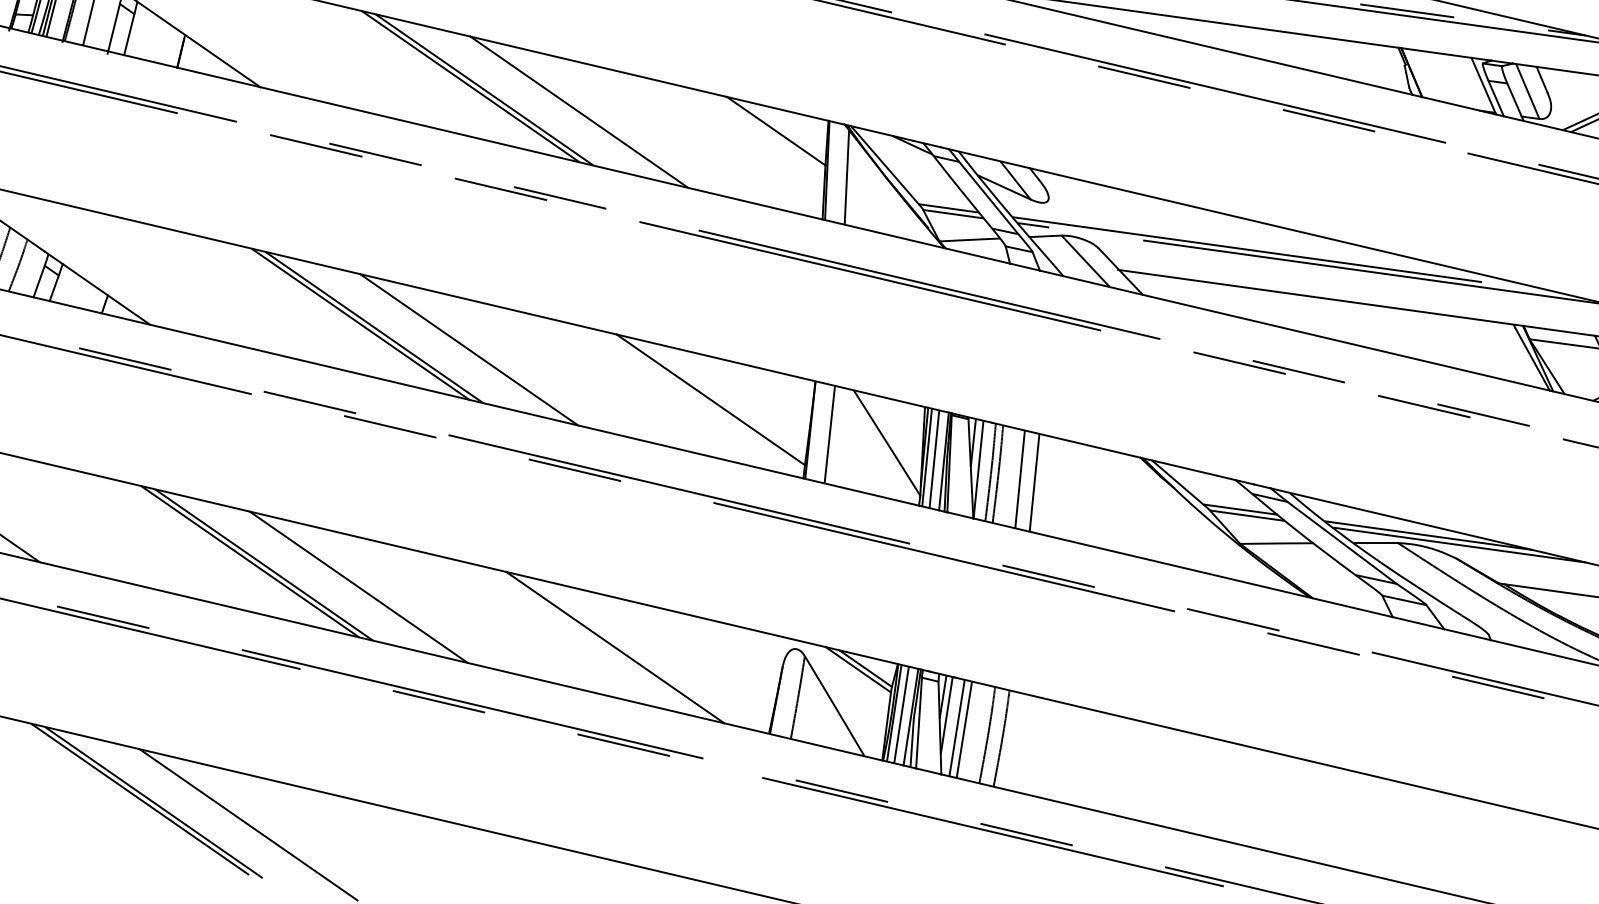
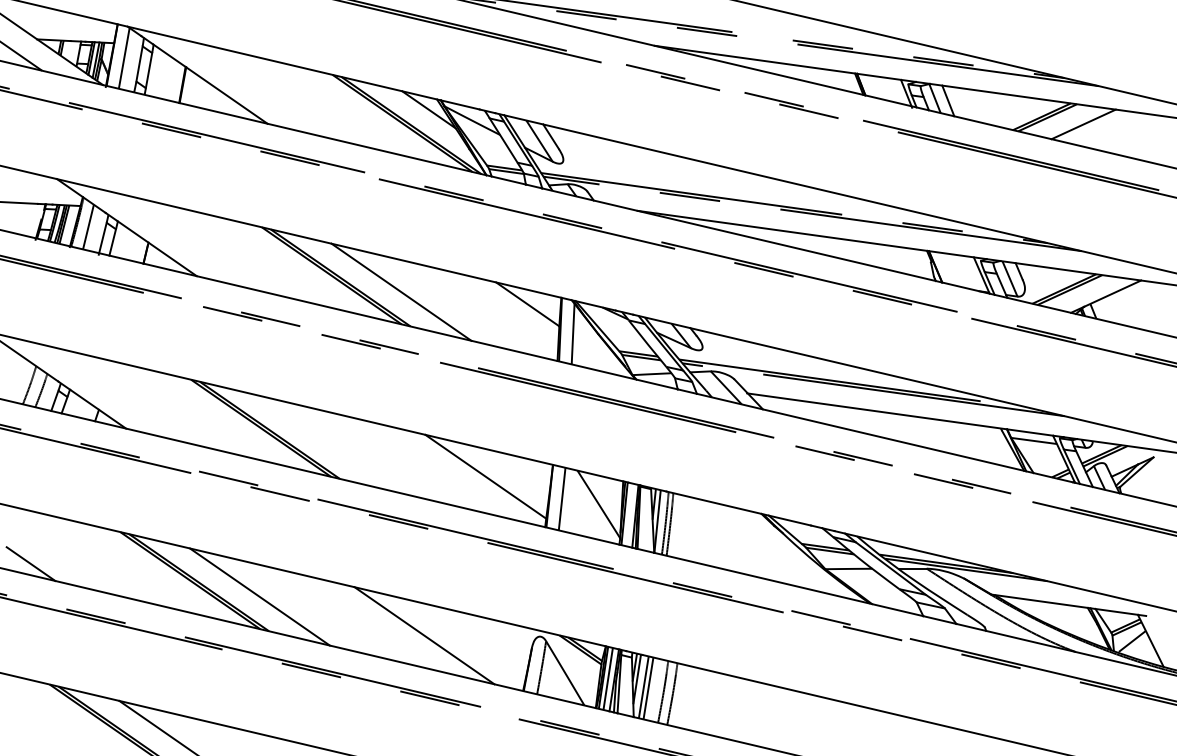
line: (468, 349) -> (330, 444), removed
line: (934, 458) -> (629, 514), removed
line: (1020, 478) -> (684, 527), removed
line: (1034, 482) -> (693, 529), removed

